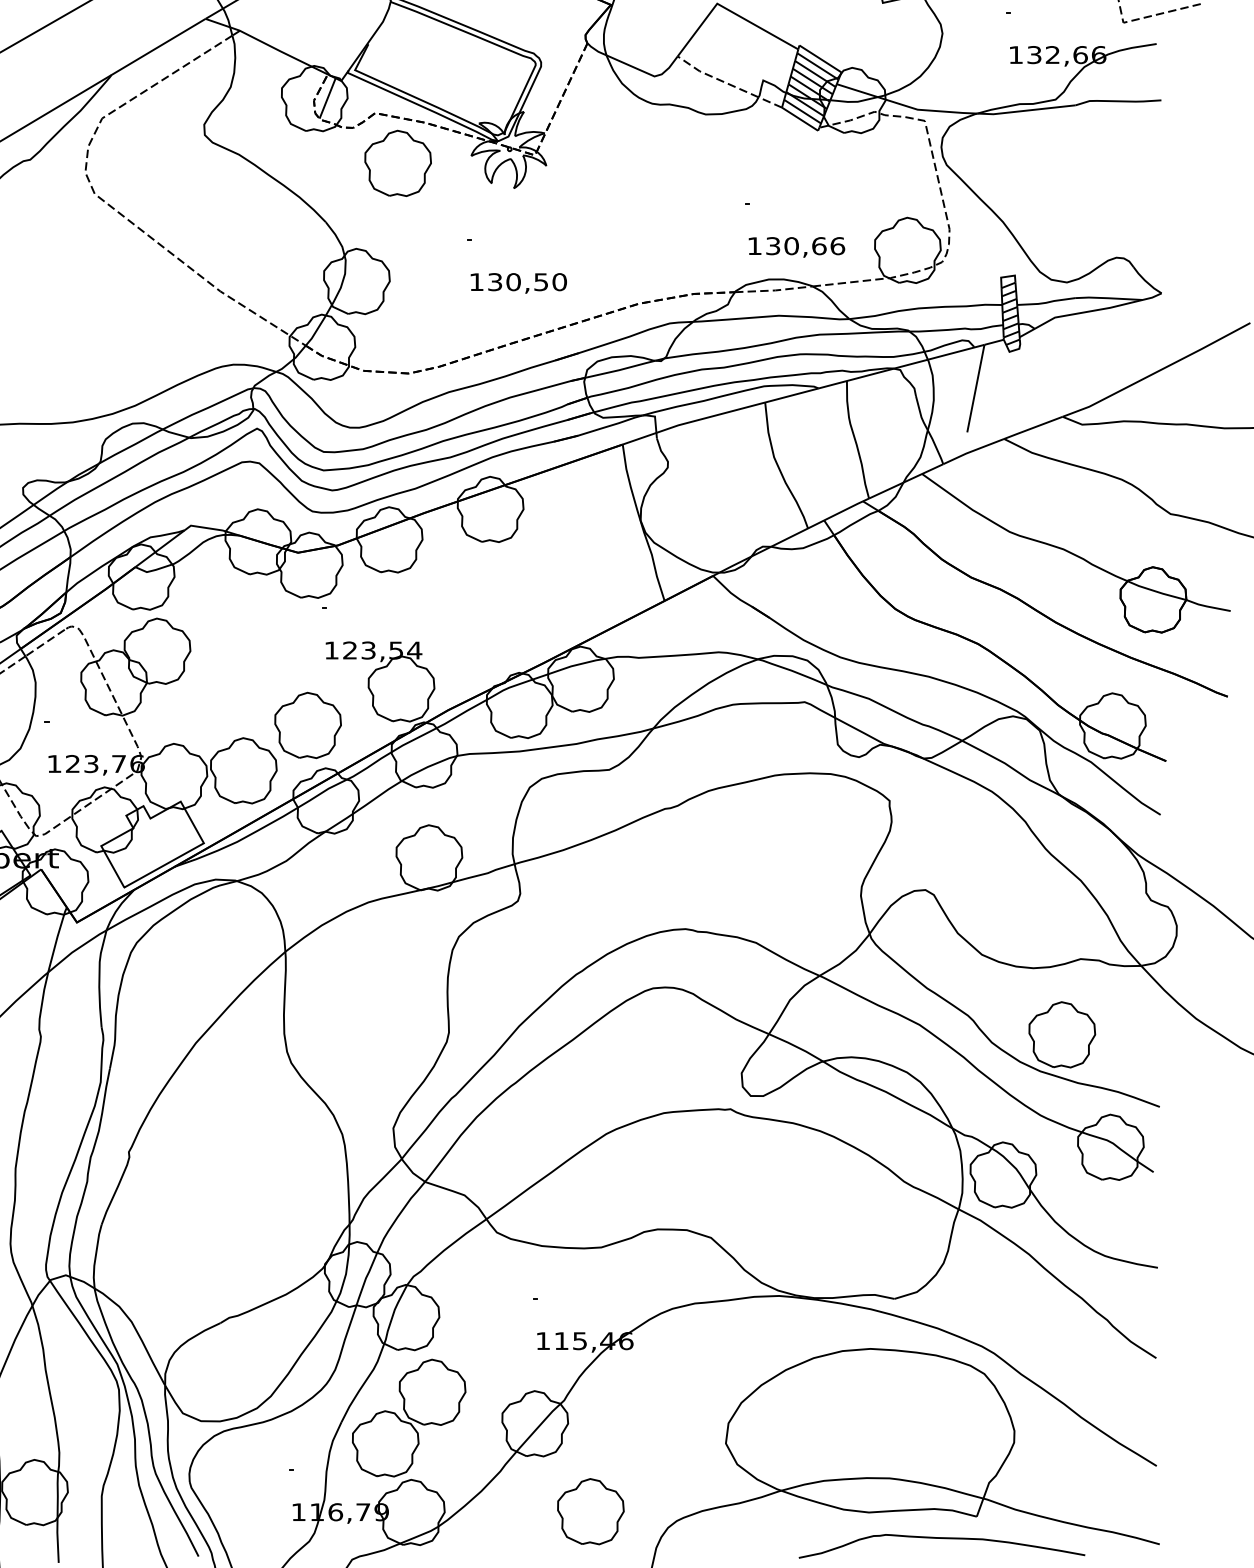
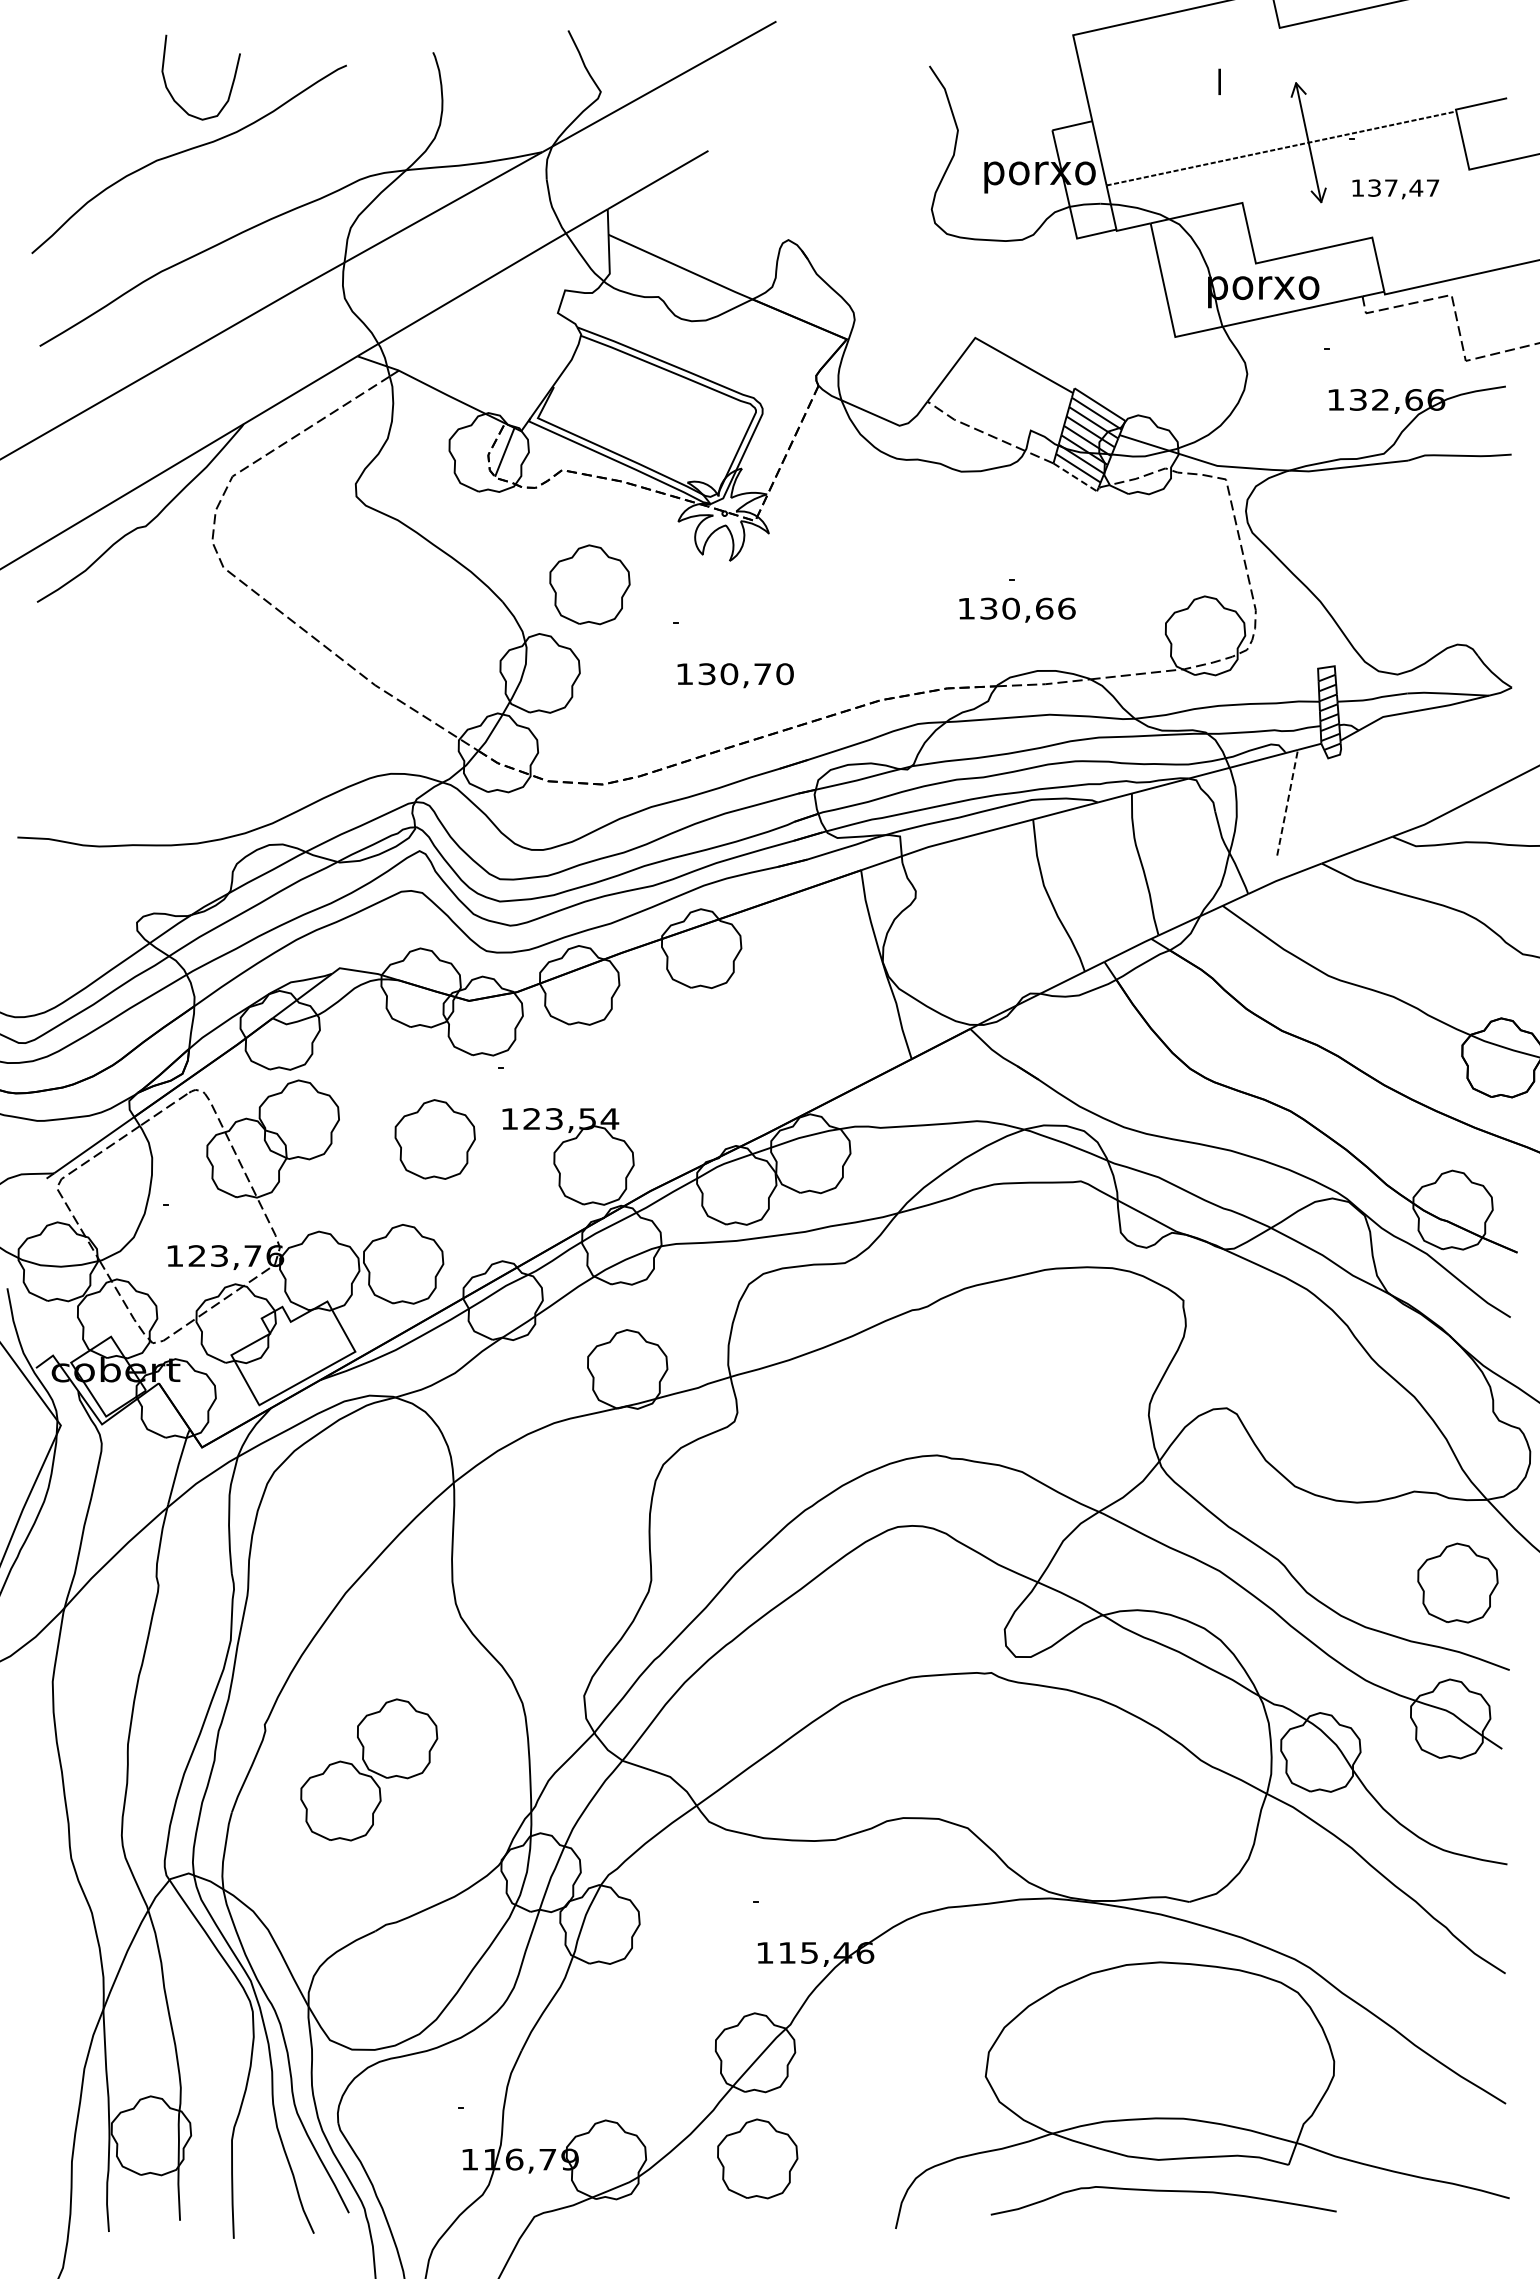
line: (800, 119) -> (1075, 477), solid -> dashed
part: (397, 163) -> (589, 584), moved
text: (796, 246) -> (1017, 609), moved
text: (541, 282) -> (762, 674), 130,50 -> 130,70
line: (975, 388) -> (1287, 802), solid -> dashed
part: (307, 725) -> (434, 1139), moved
part: (1061, 1034) -> (1457, 1582), moved
part: (409, 1417) -> (369, 1769), moved
part: (590, 1511) -> (757, 2158), moved
curve: (941, 1538) -> (1163, 2191), moved

